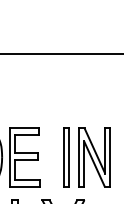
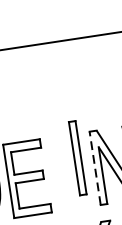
line: (78, 156) -> (94, 167), solid -> dashed
part: (66, 157) -> (77, 158), moved

